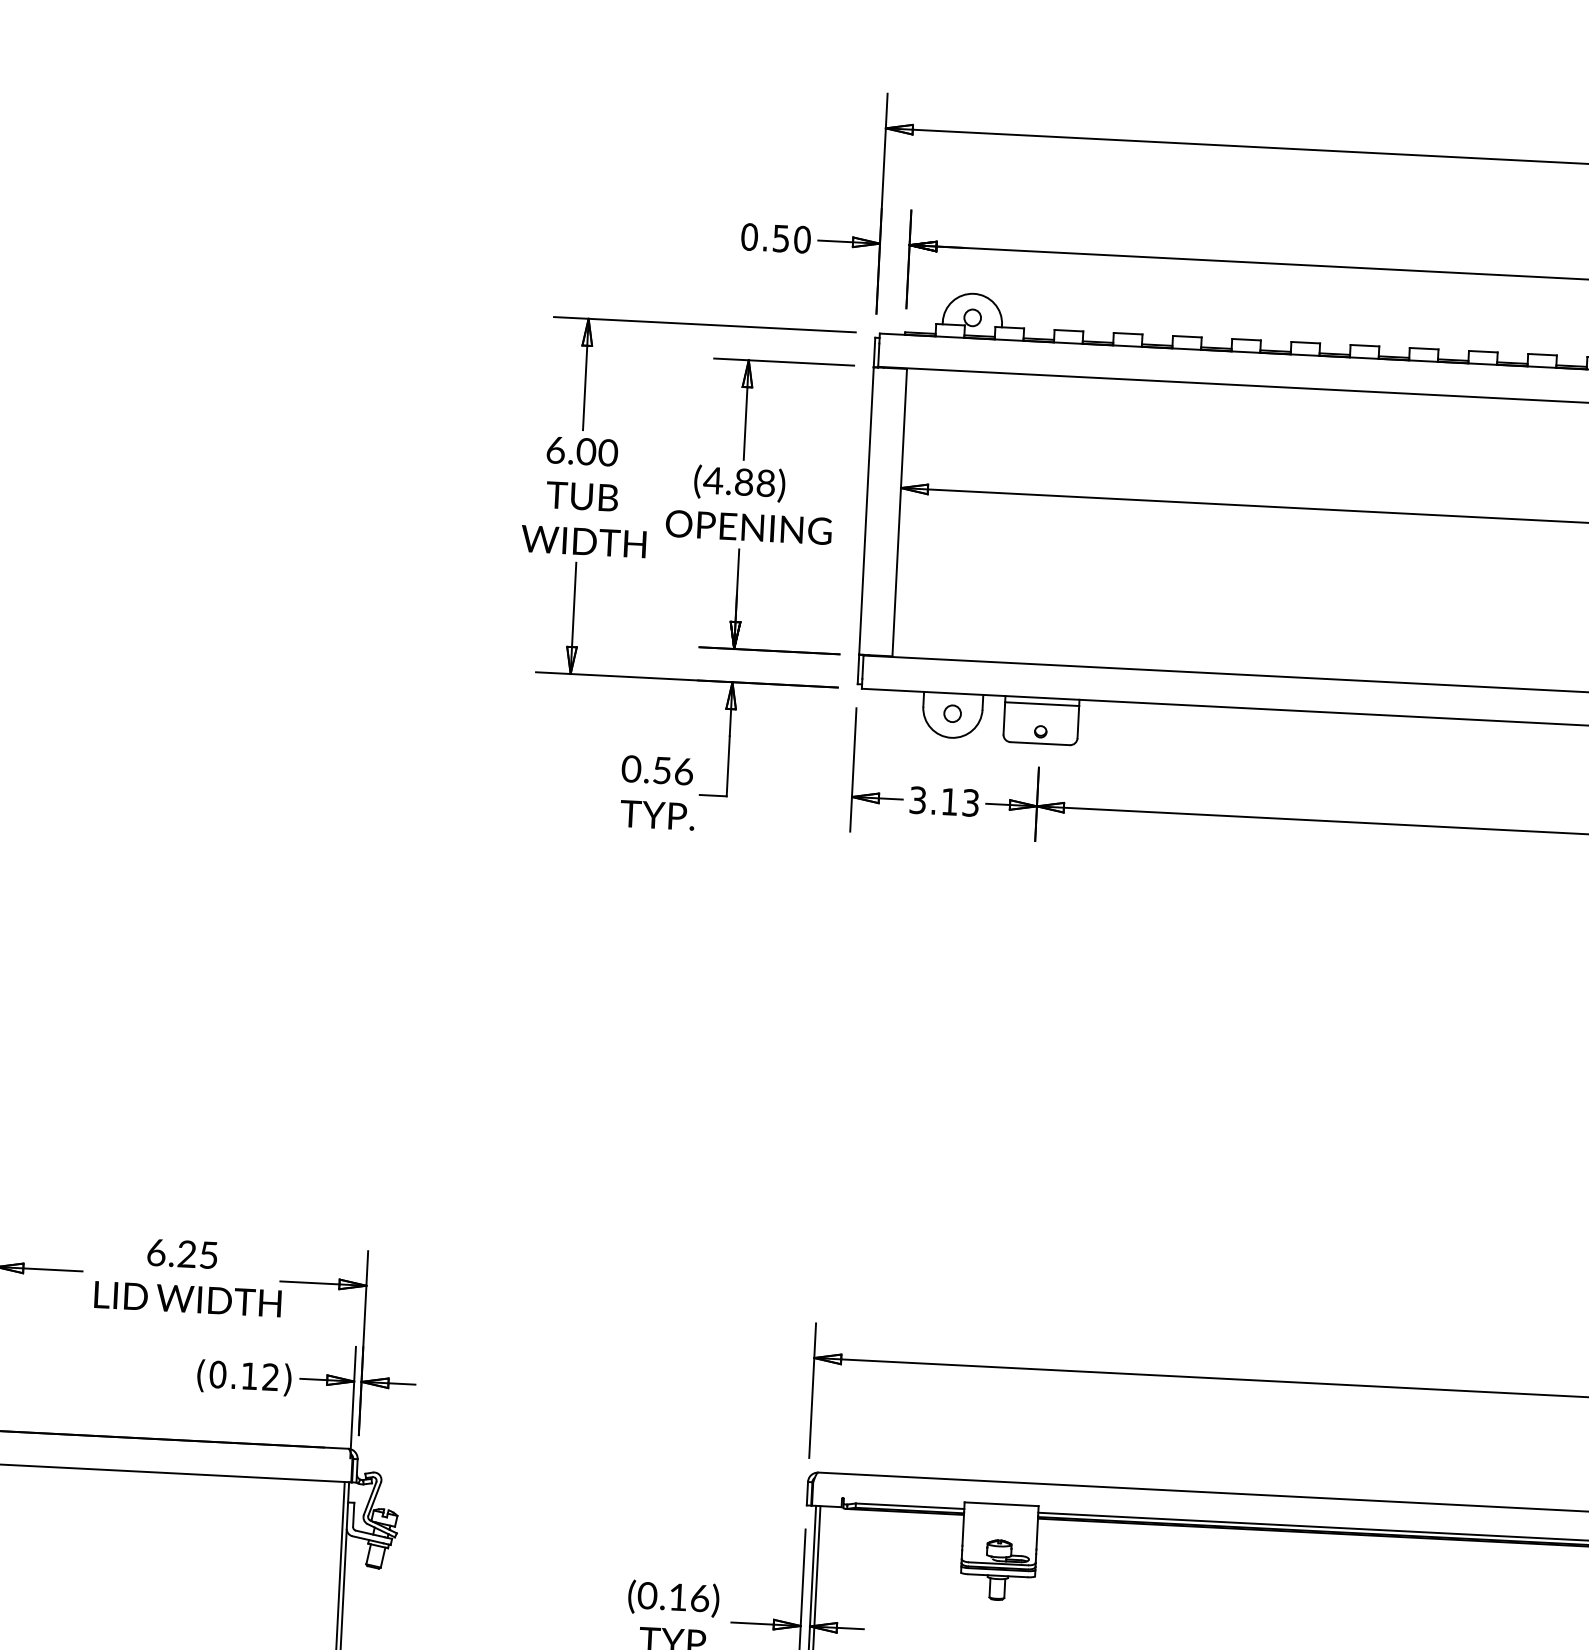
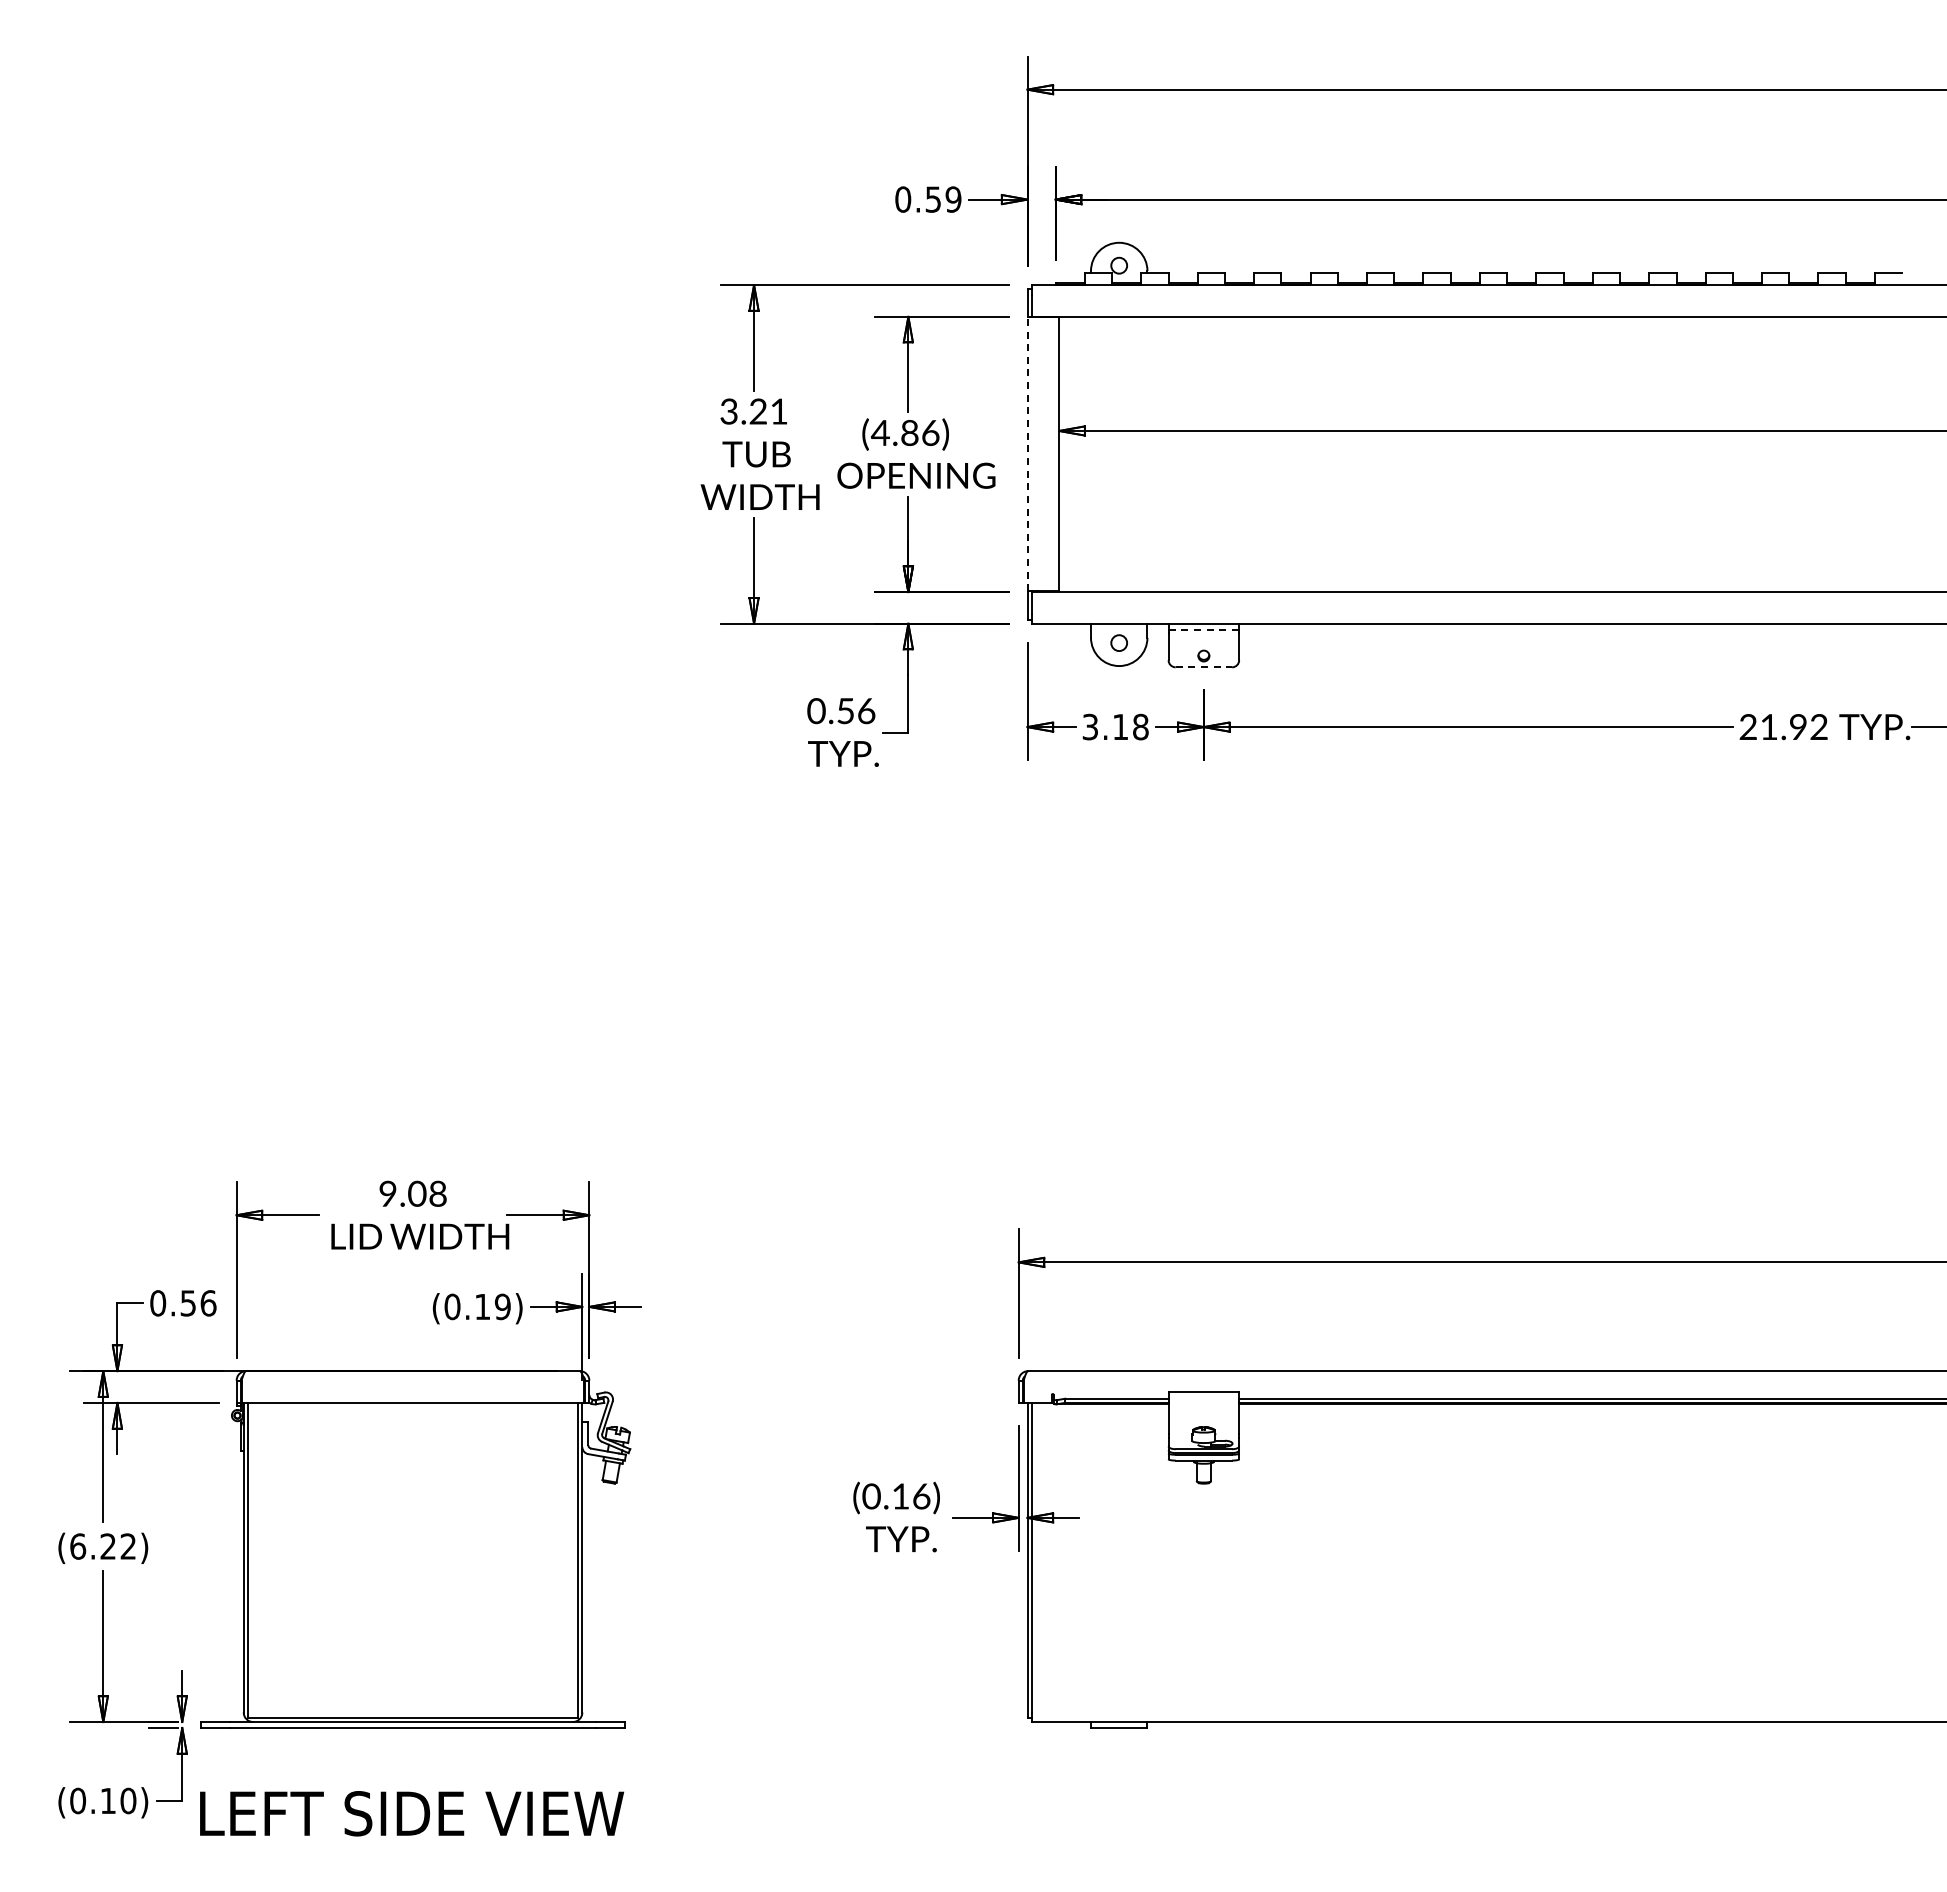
text: (802, 239) -> (953, 199), 0.50 -> 0.59
text: (582, 451) -> (754, 411), 6.00 -> 3.21
text: (765, 482) -> (930, 432), (4.88) -> (4.86)
line: (866, 511) -> (1027, 454), solid -> dashed
line: (1042, 704) -> (1204, 629), solid -> dashed
line: (1040, 743) -> (1204, 667), solid -> dashed
text: (970, 803) -> (1140, 727), 3.13 -> 3.18
text: (182, 1253) -> (412, 1193), 6.25 -> 9.08
text: (270, 1376) -> (502, 1306), (0.12) -> (0.19)

